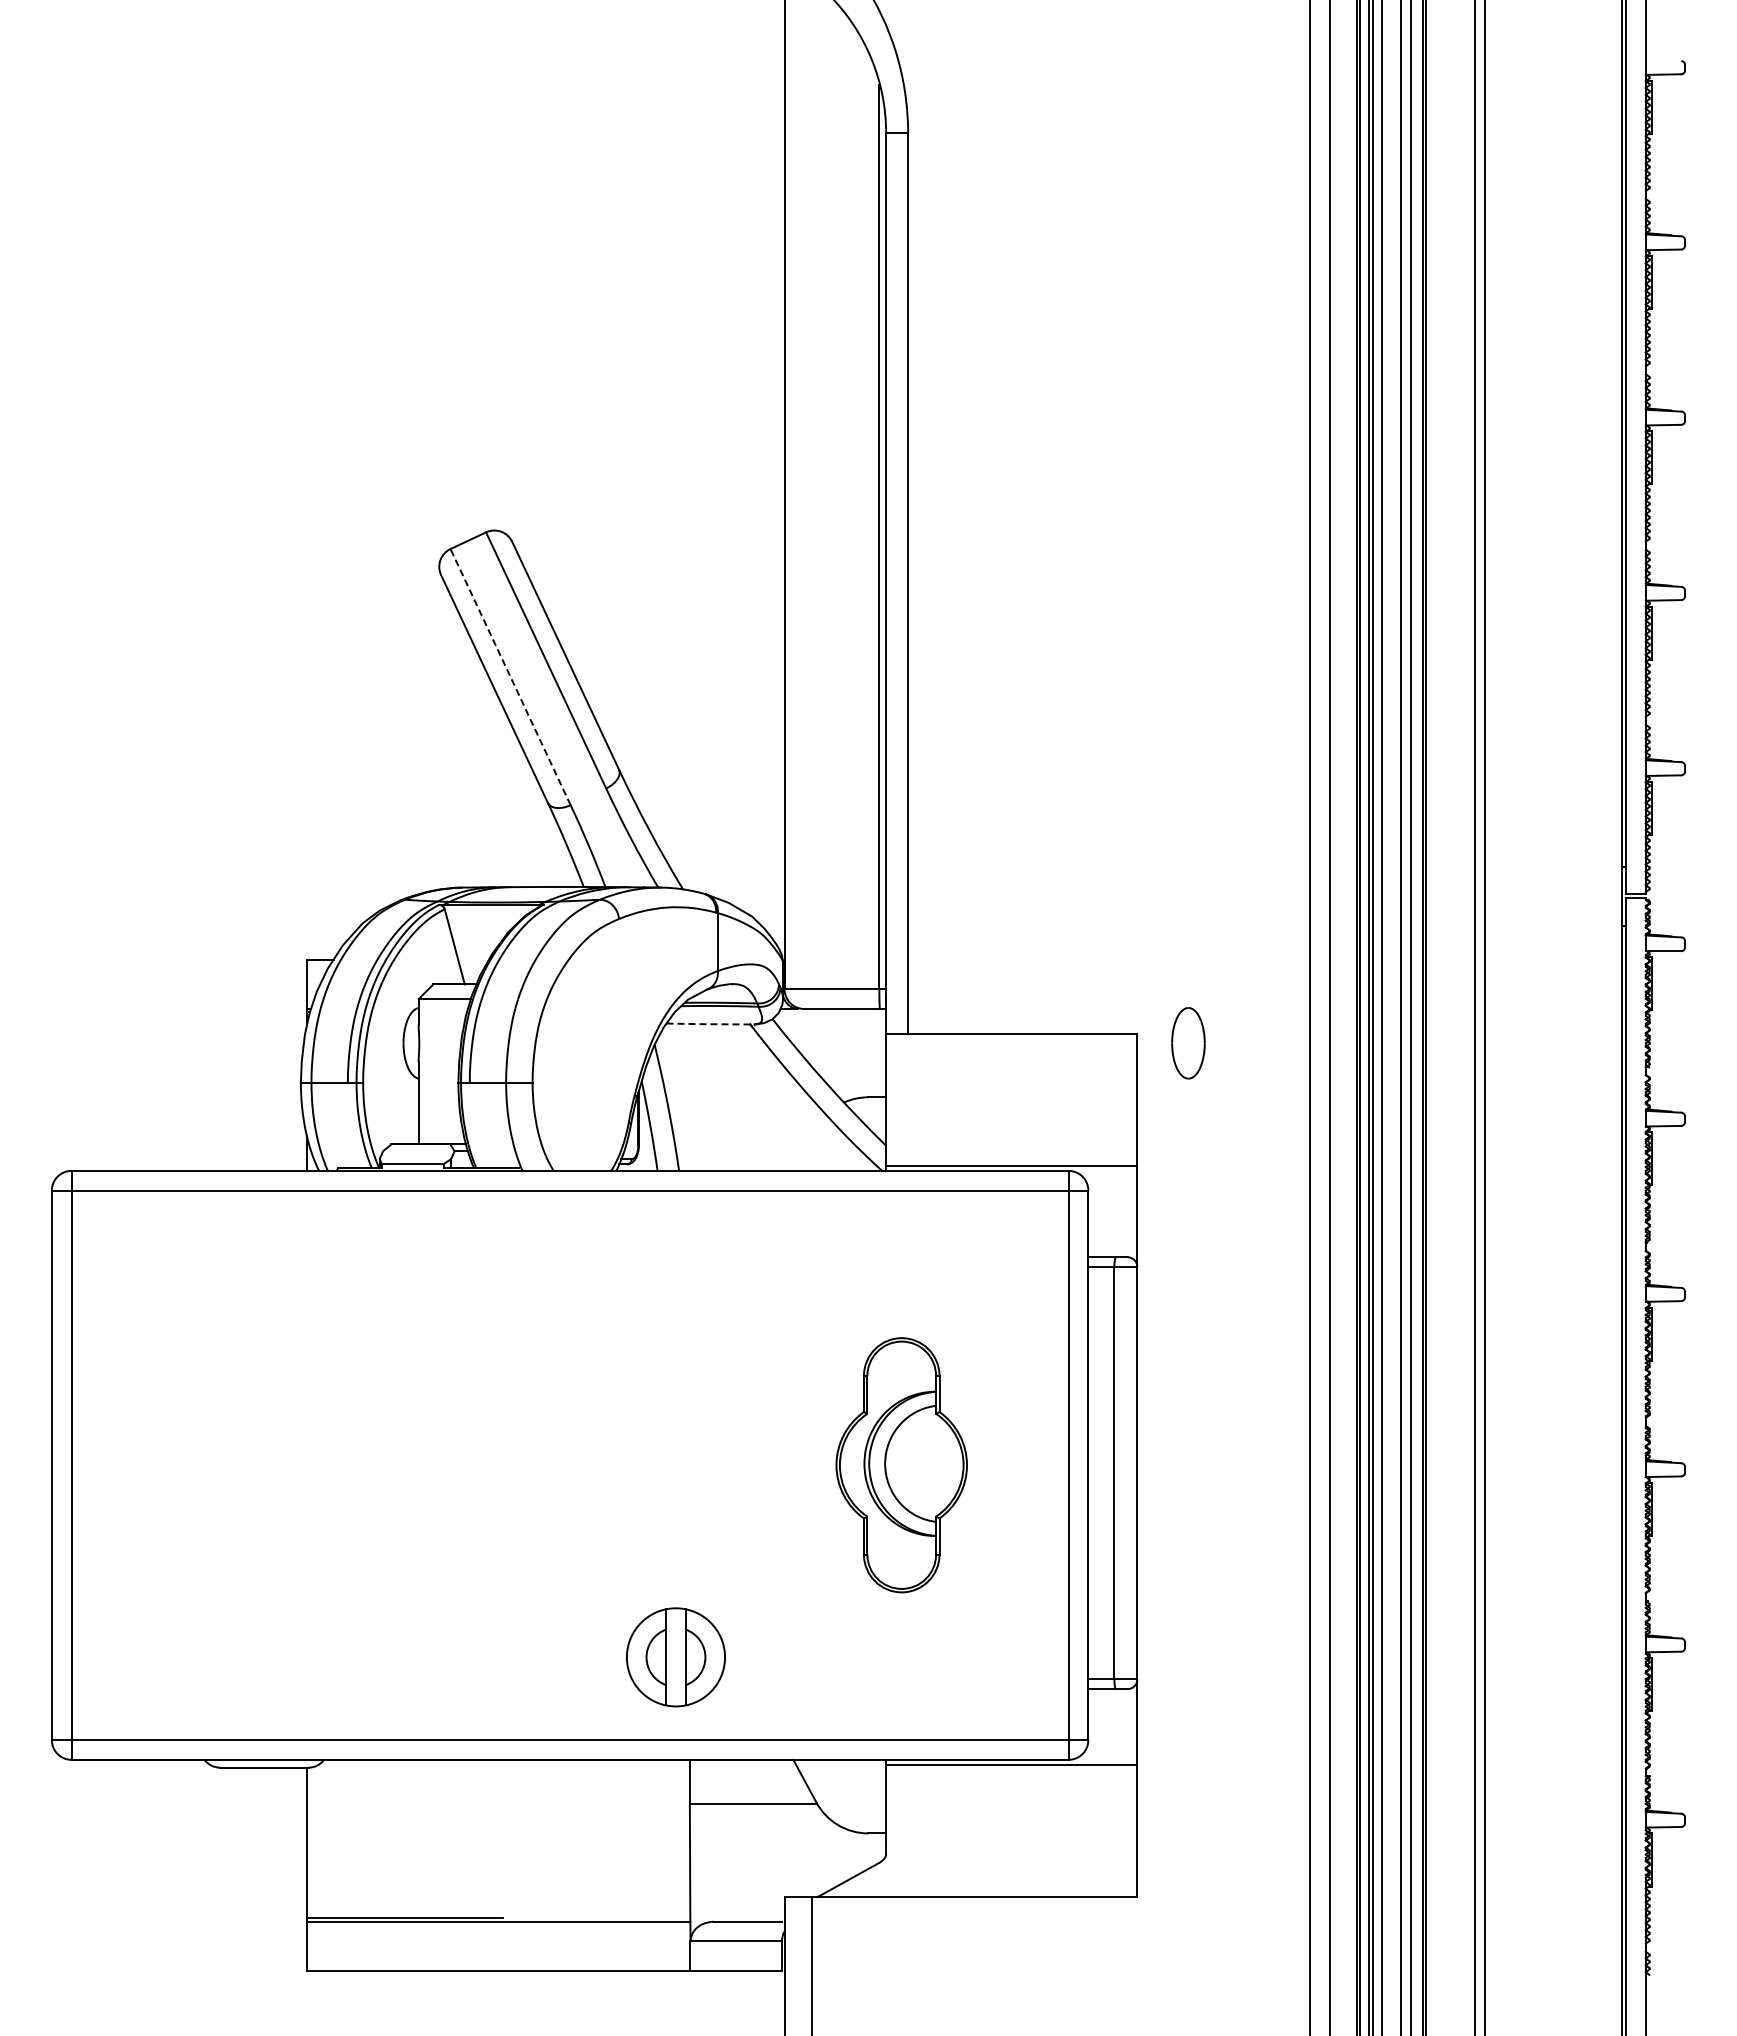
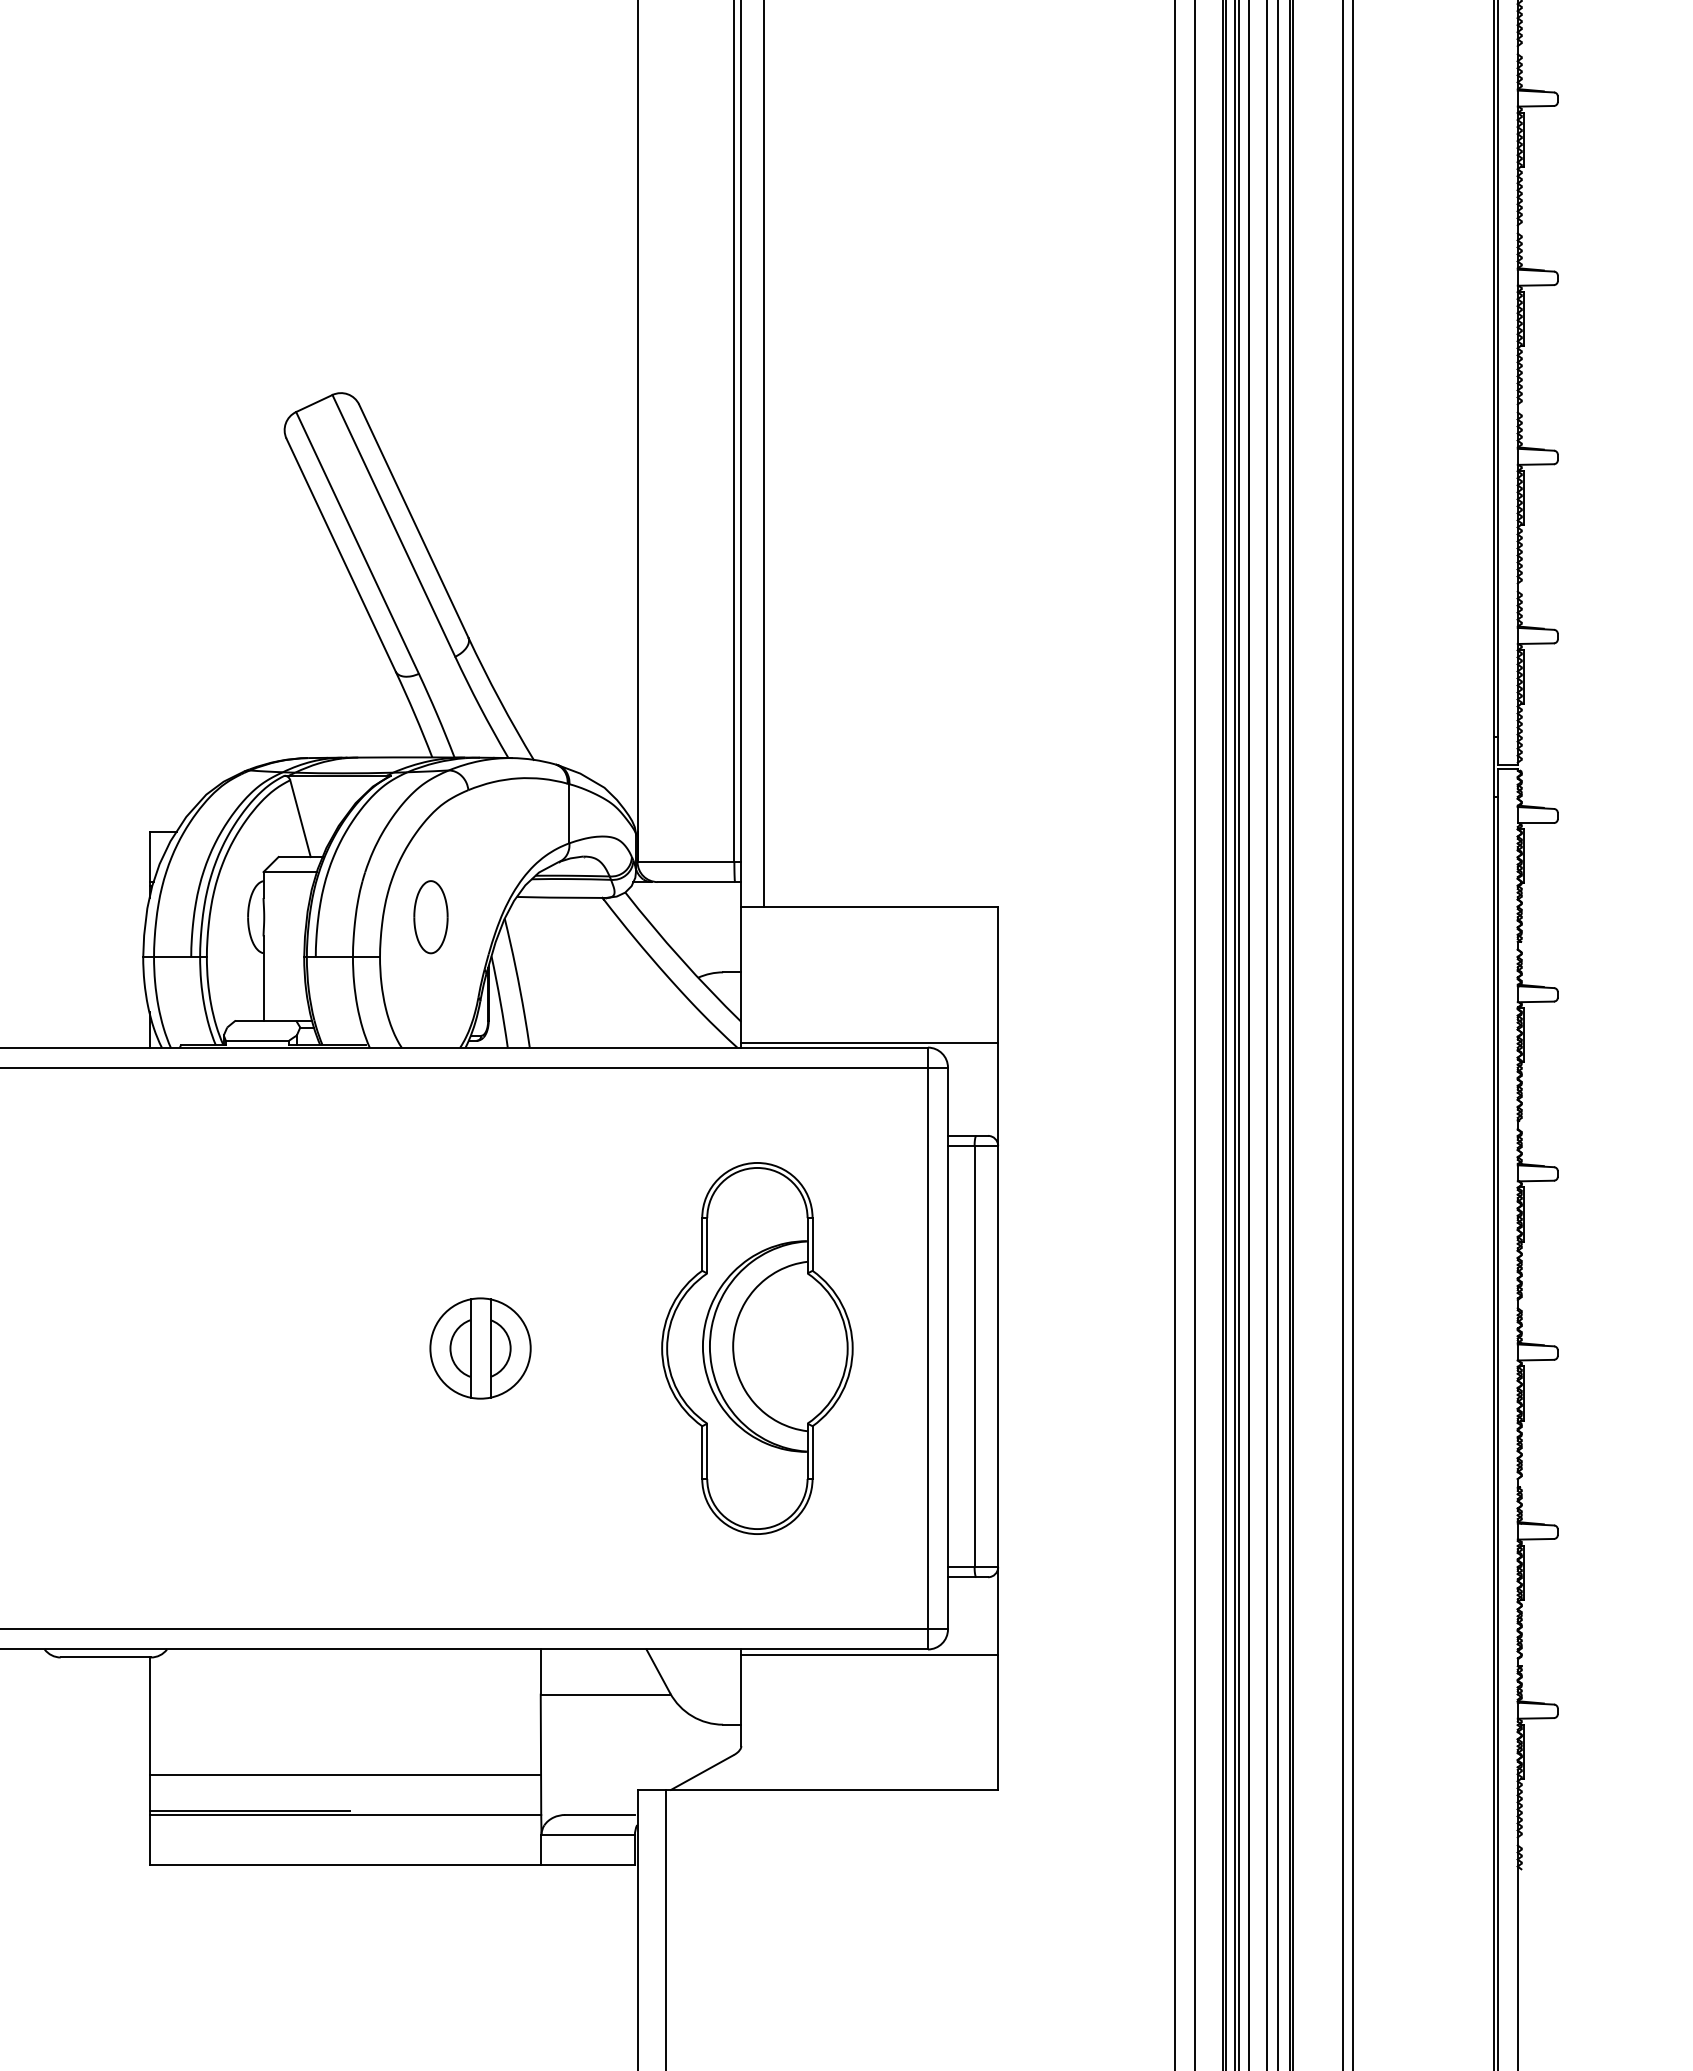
line: (510, 676) -> (357, 542), dashed -> solid
line: (710, 1024) -> (561, 897), dashed -> solid
part: (1188, 1043) -> (431, 917), moved
part: (901, 1464) -> (757, 1347), size x1.43
part: (675, 1657) -> (480, 1348), moved
line: (498, 1882) -> (345, 1774), added

